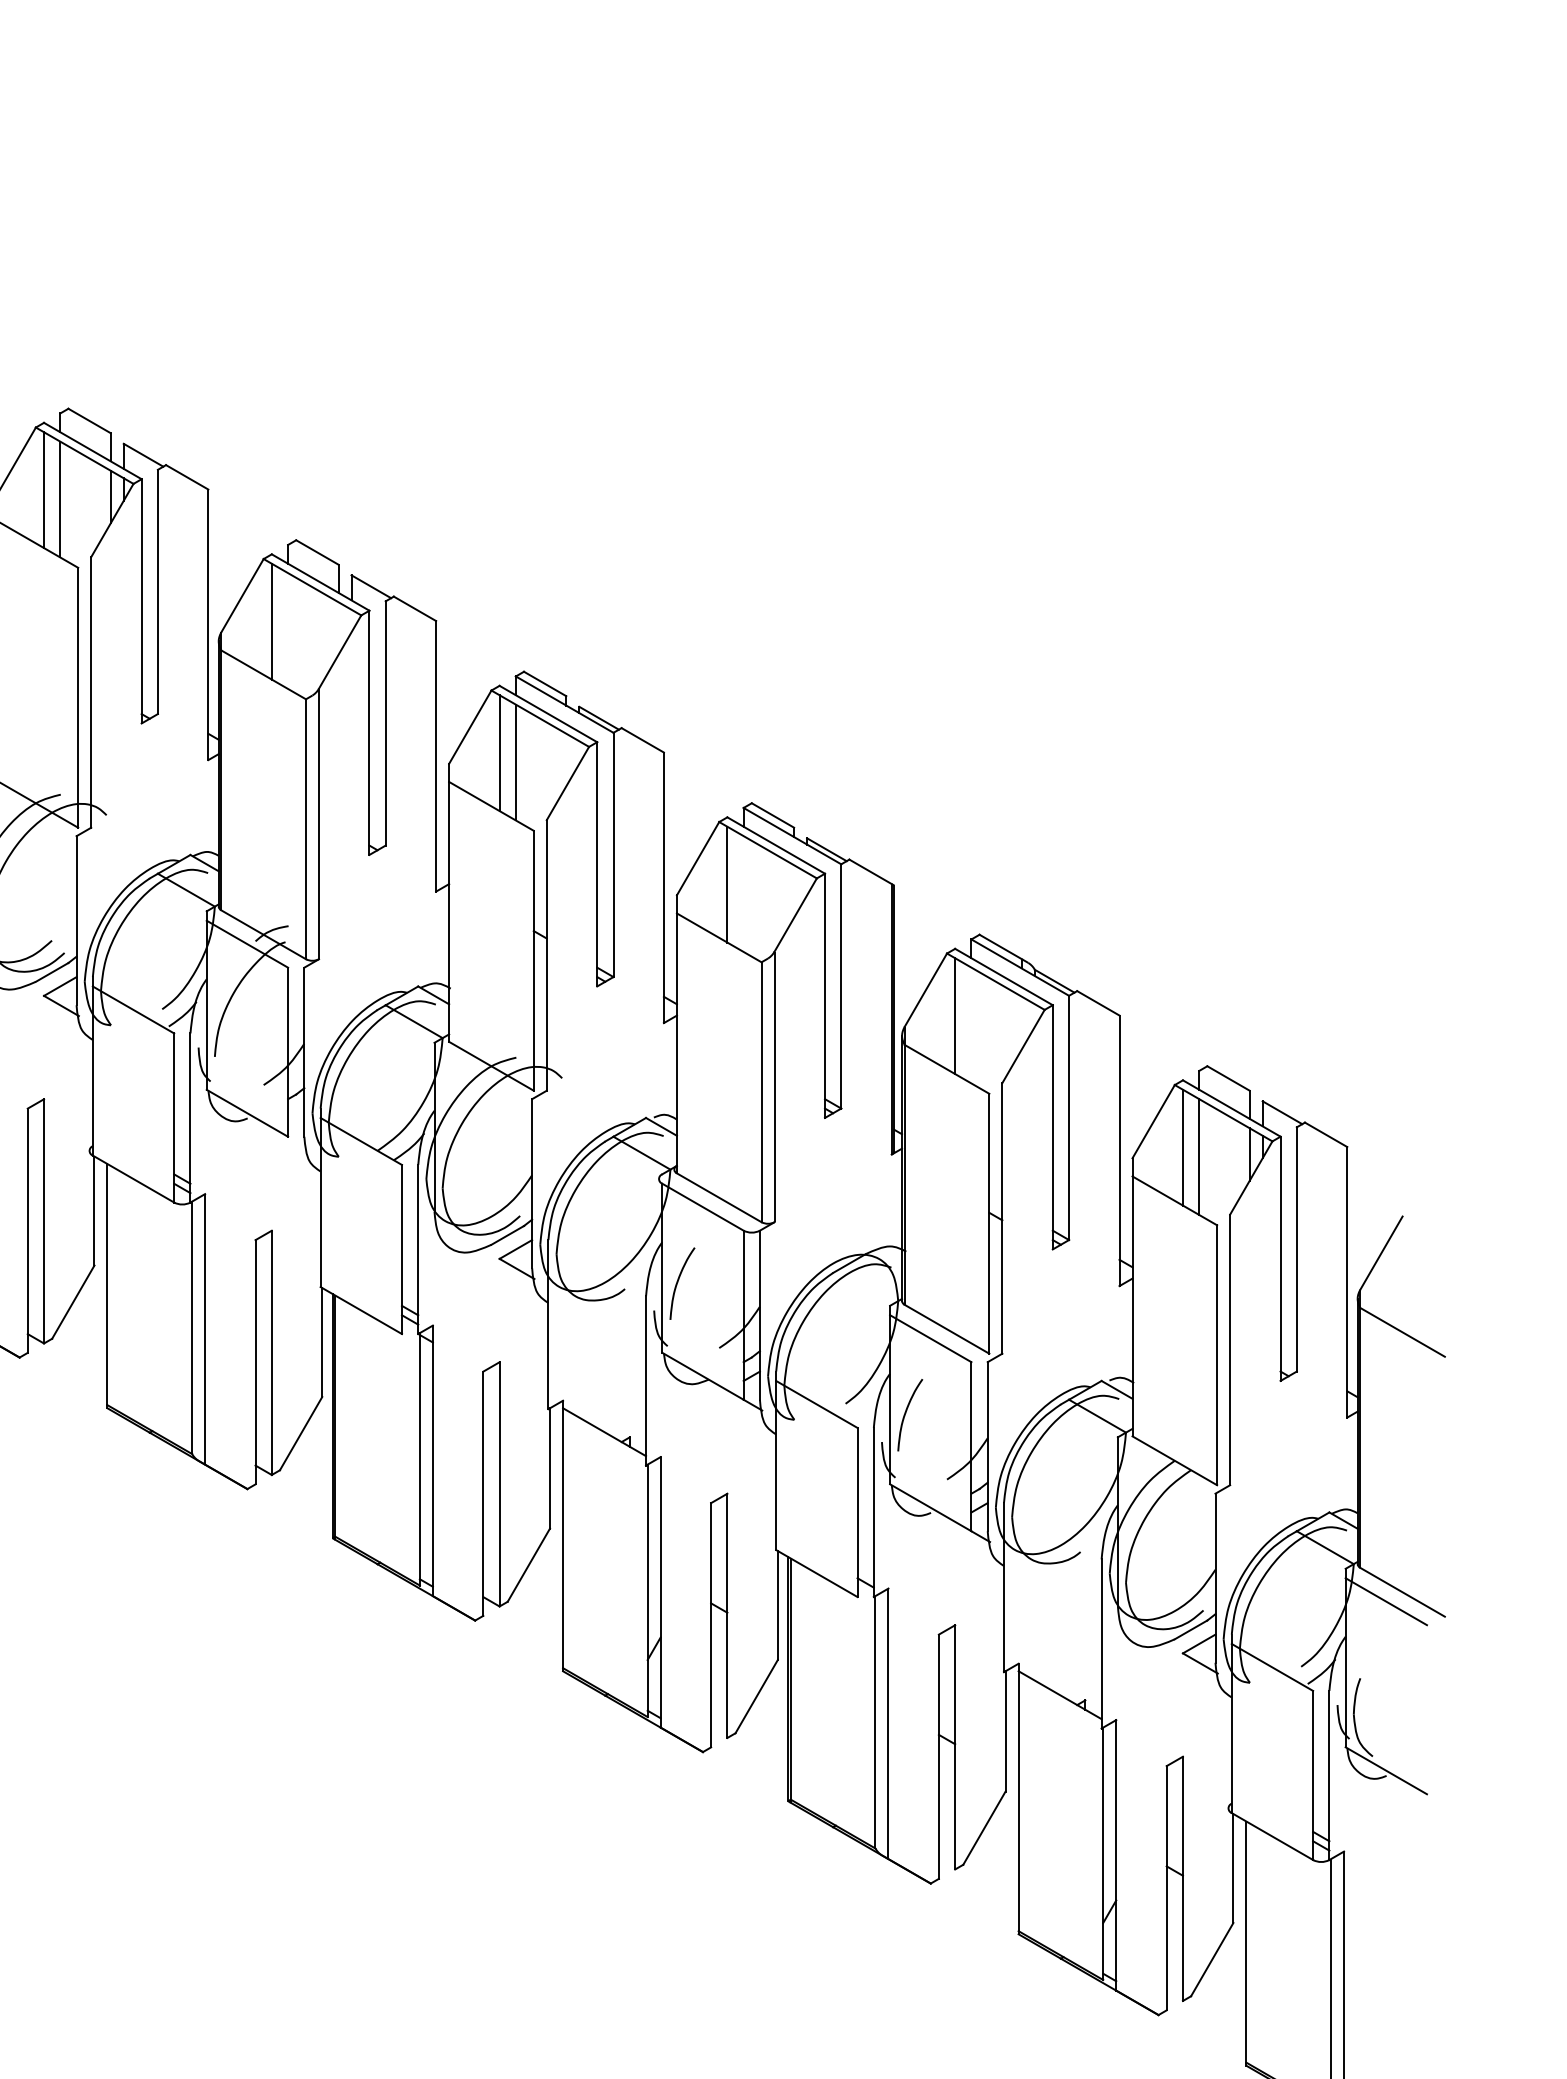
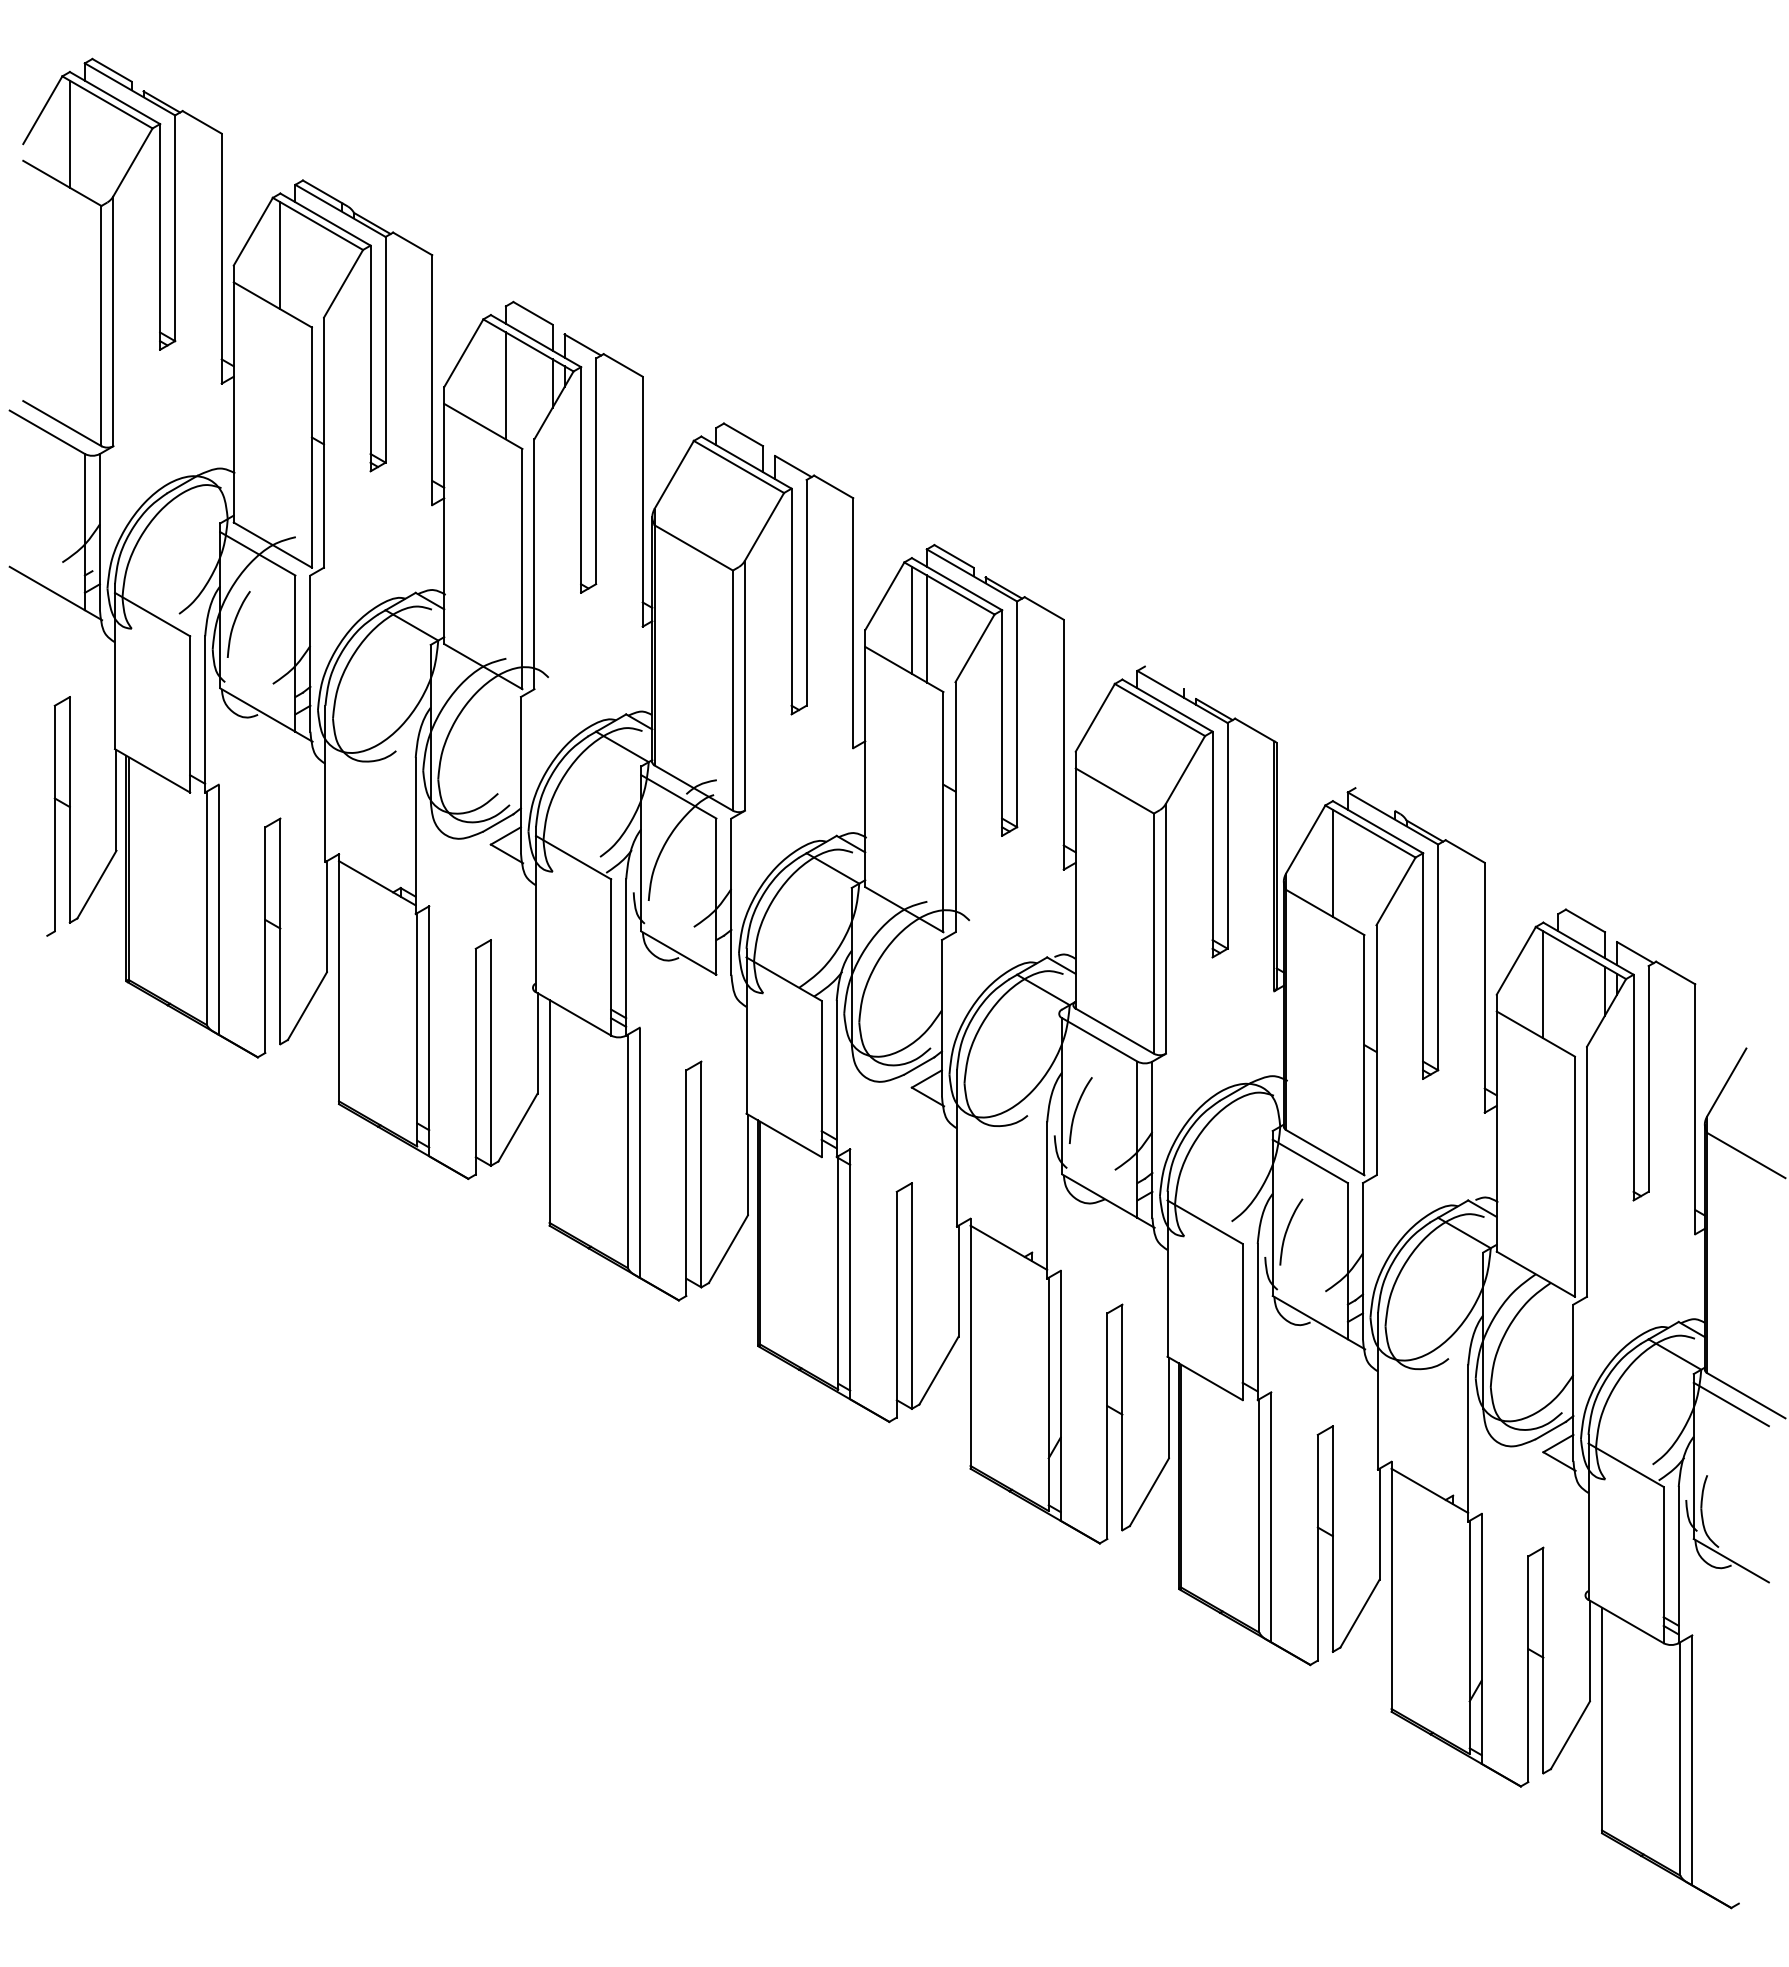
line: (43, 489) -> (490, 376), removed
line: (271, 621) -> (701, 498), removed
line: (772, 815) -> (1164, 677), removed
line: (727, 884) -> (1122, 741), removed
line: (1000, 947) -> (1374, 799), removed
line: (1199, 1156) -> (1558, 993), removed

